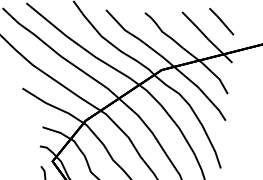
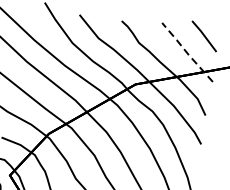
line: (206, 37) -> (186, 52), solid -> dashed

